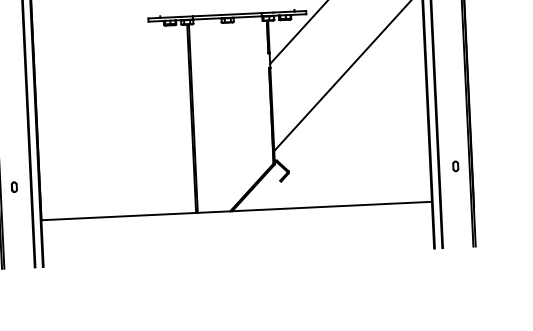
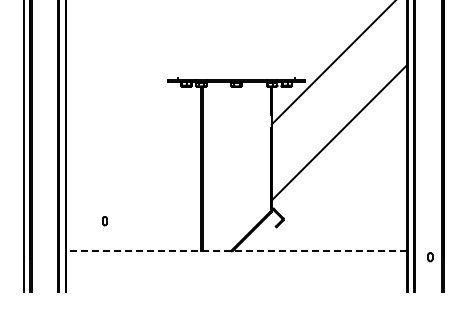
part: (455, 166) -> (430, 257), moved
part: (13, 187) -> (104, 221), moved
line: (236, 211) -> (236, 251), solid -> dashed

